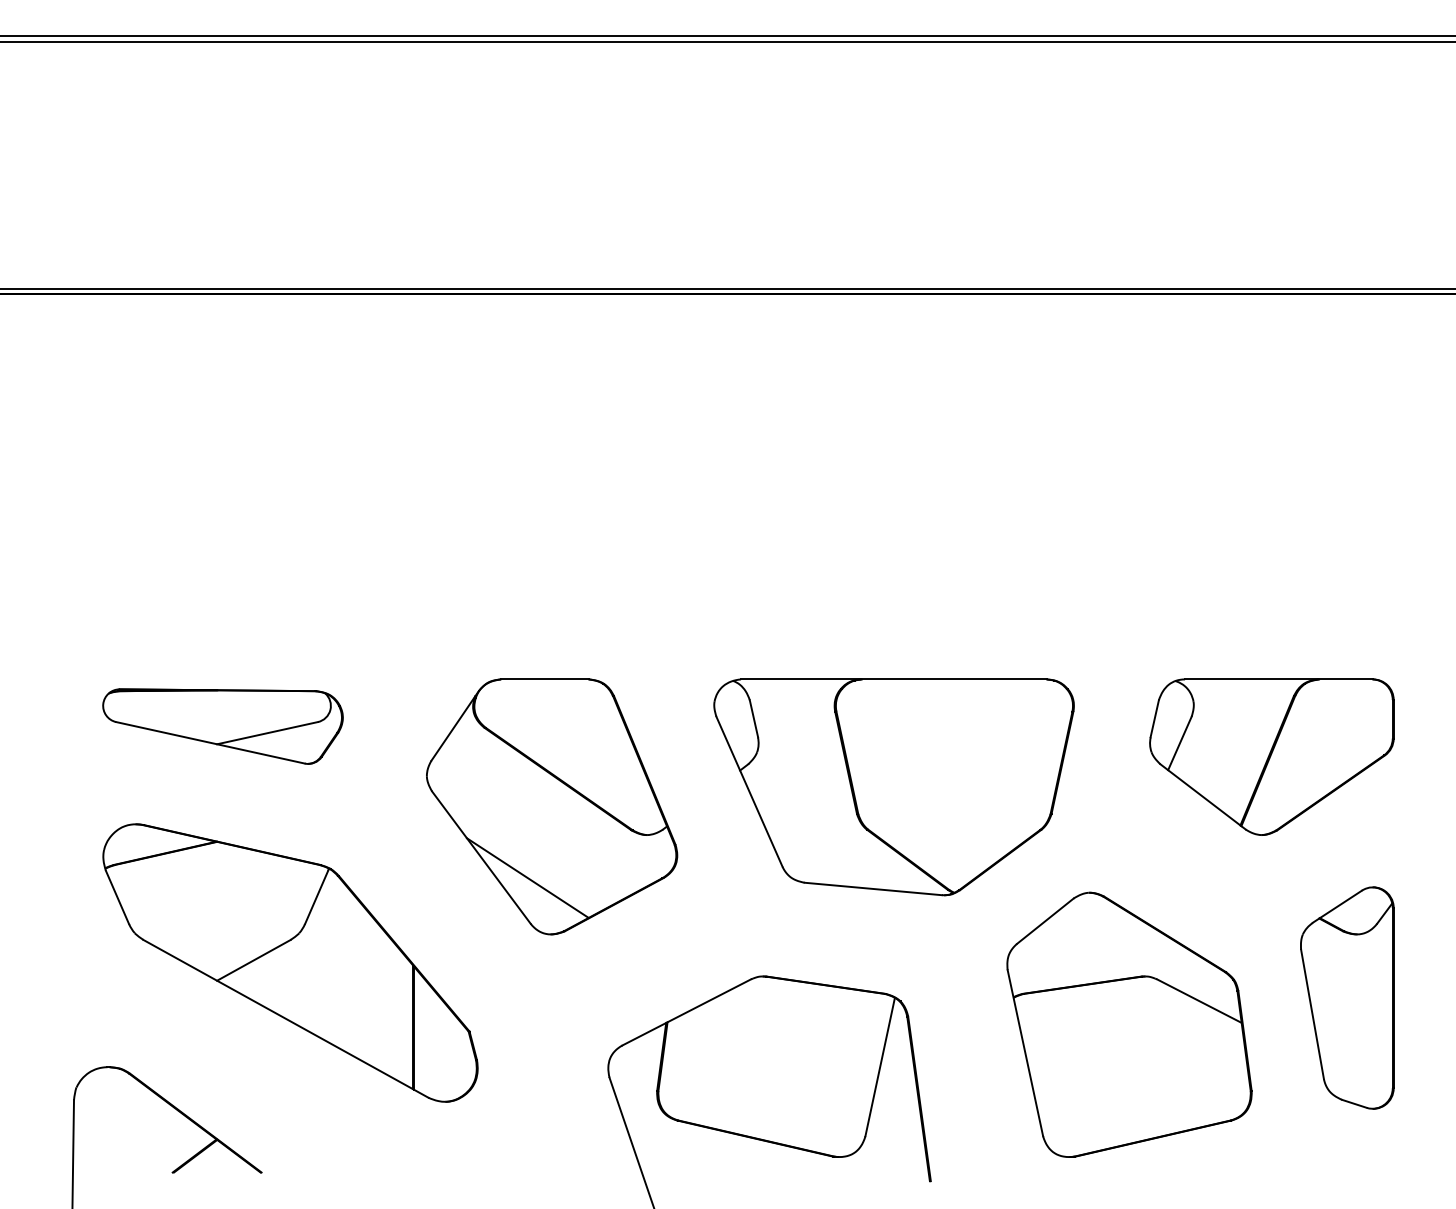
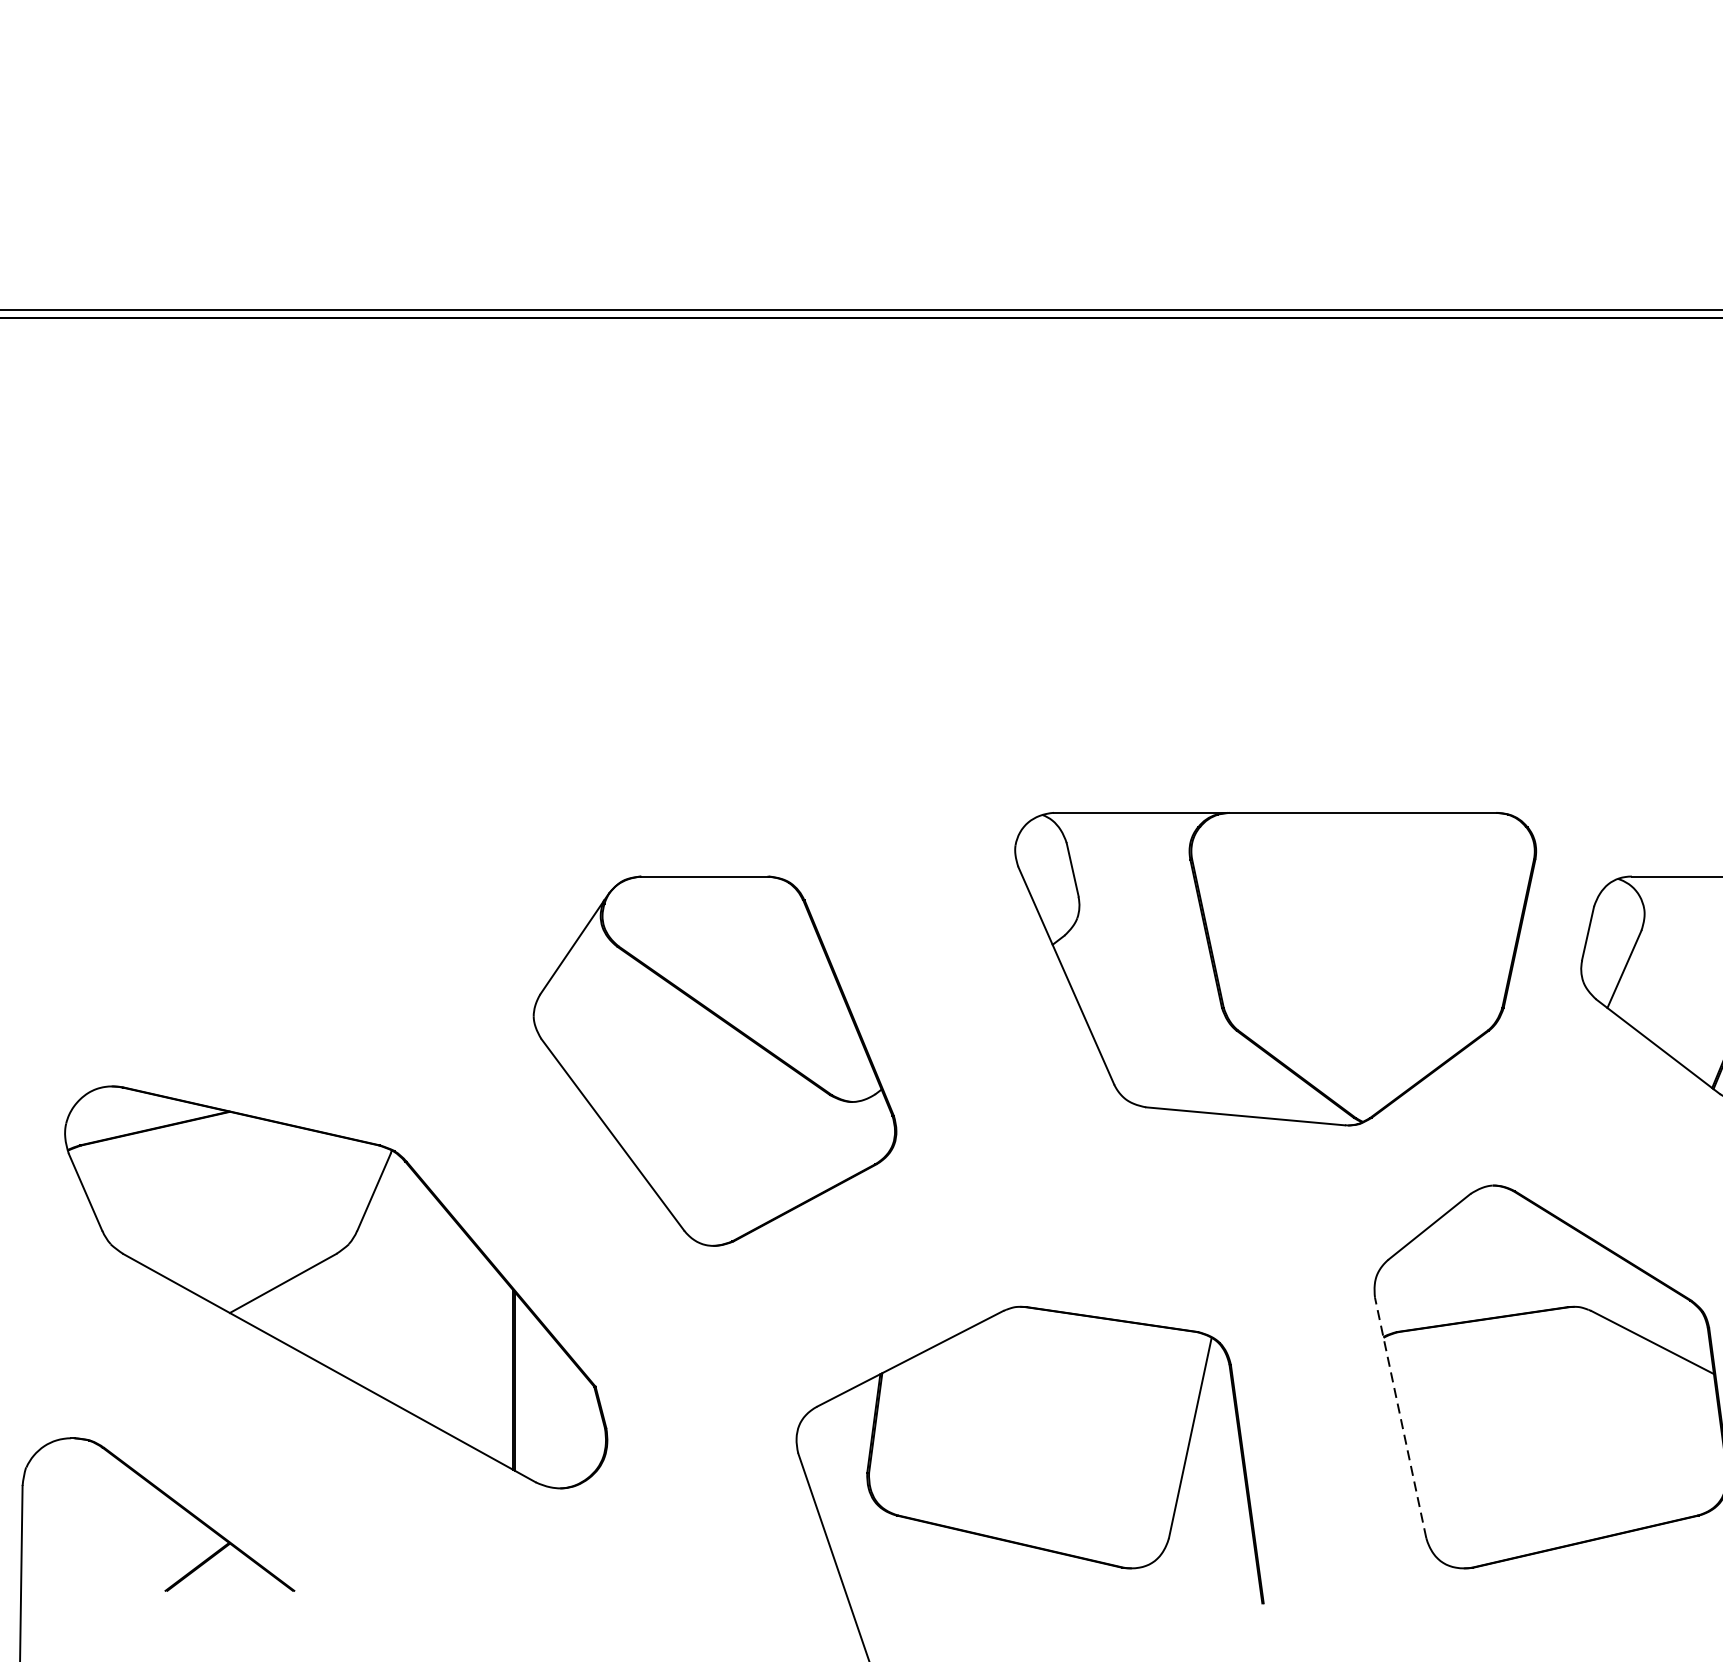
part: (222, 726) -> (237, 944), removed
part: (893, 787) -> (1274, 969), moved
line: (527, 877) -> (679, 1163), removed
line: (1025, 1053) -> (1400, 1418), solid -> dashed

